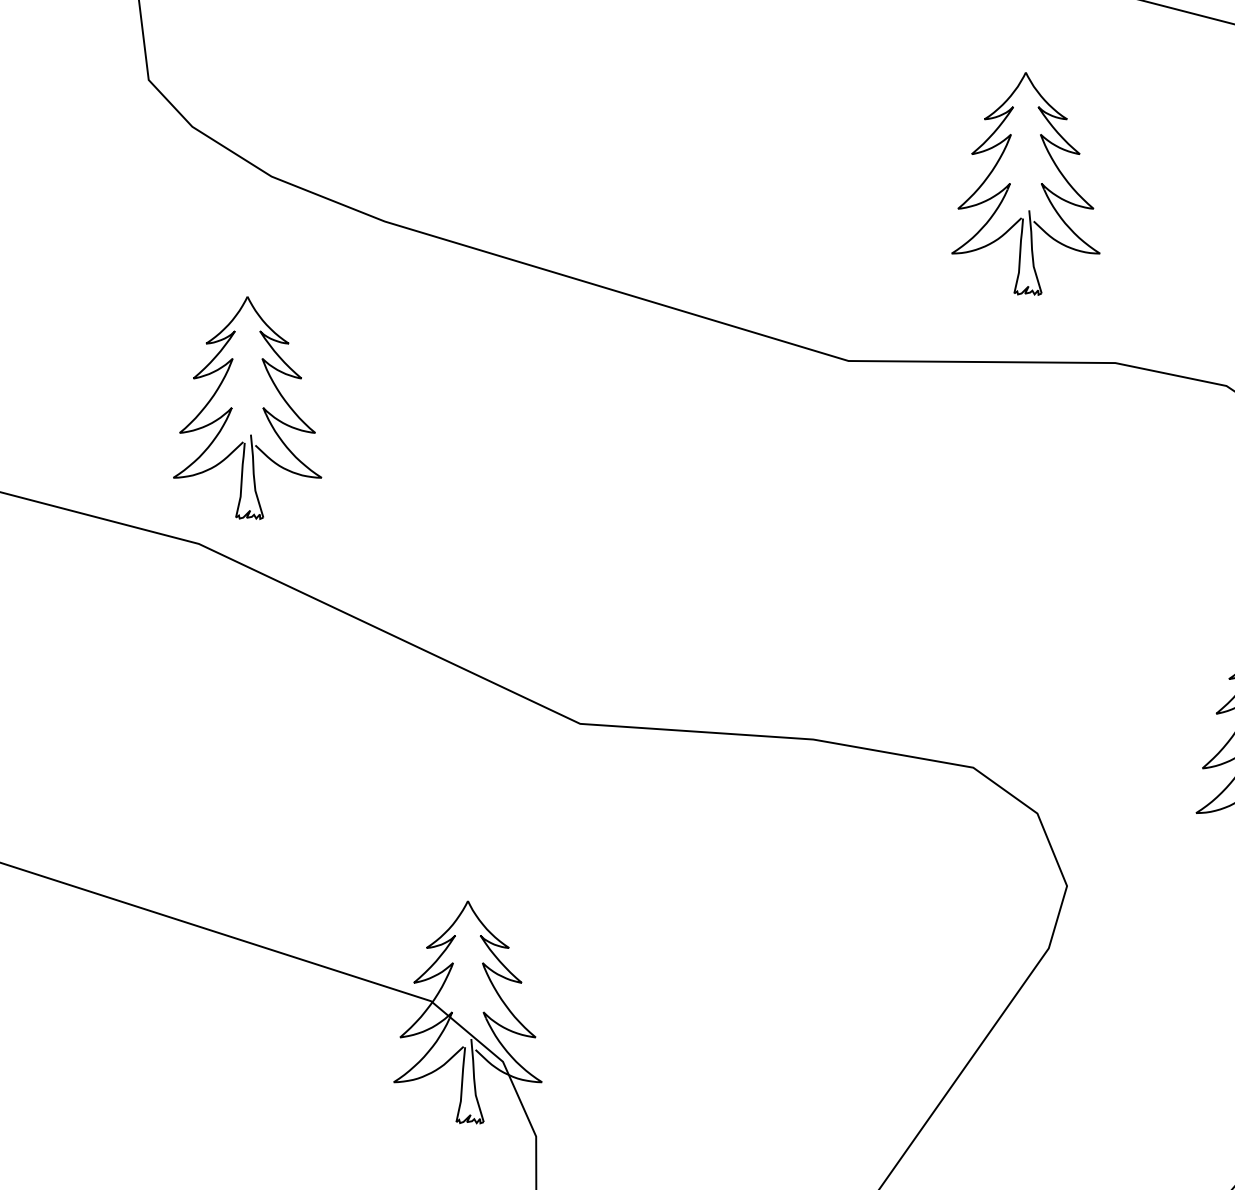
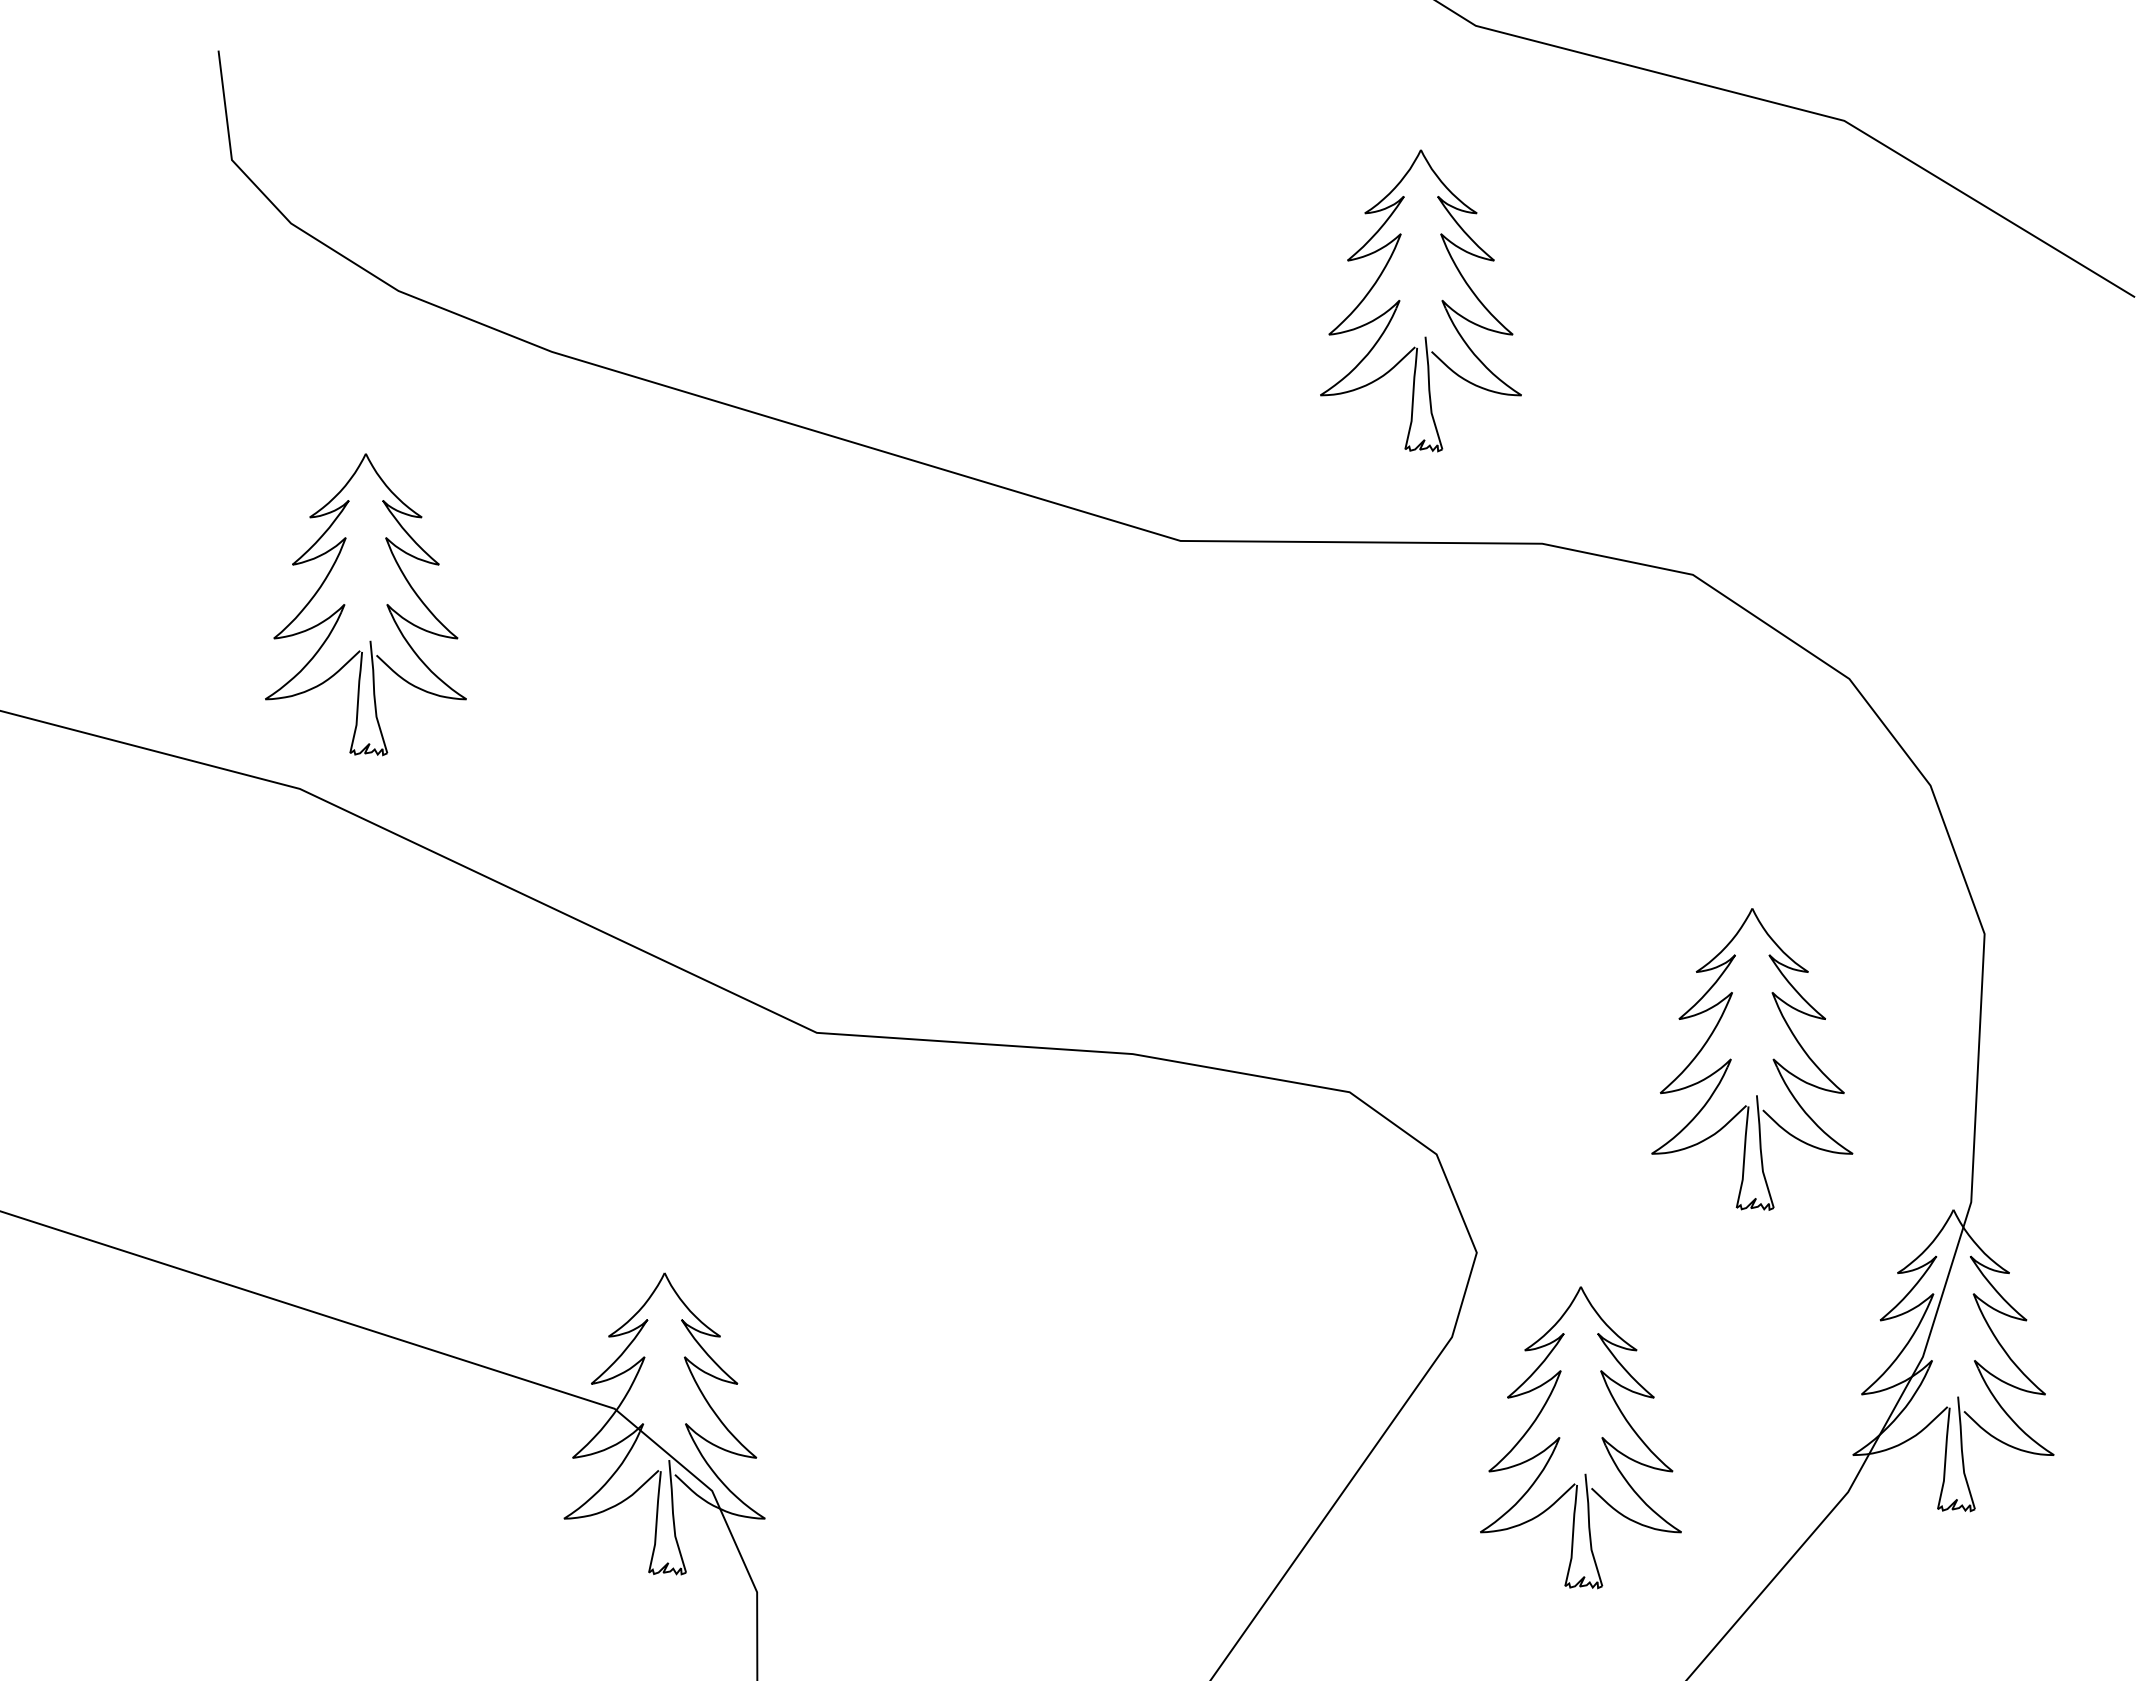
part: (1128, 1022) -> (1560, 1437), added

